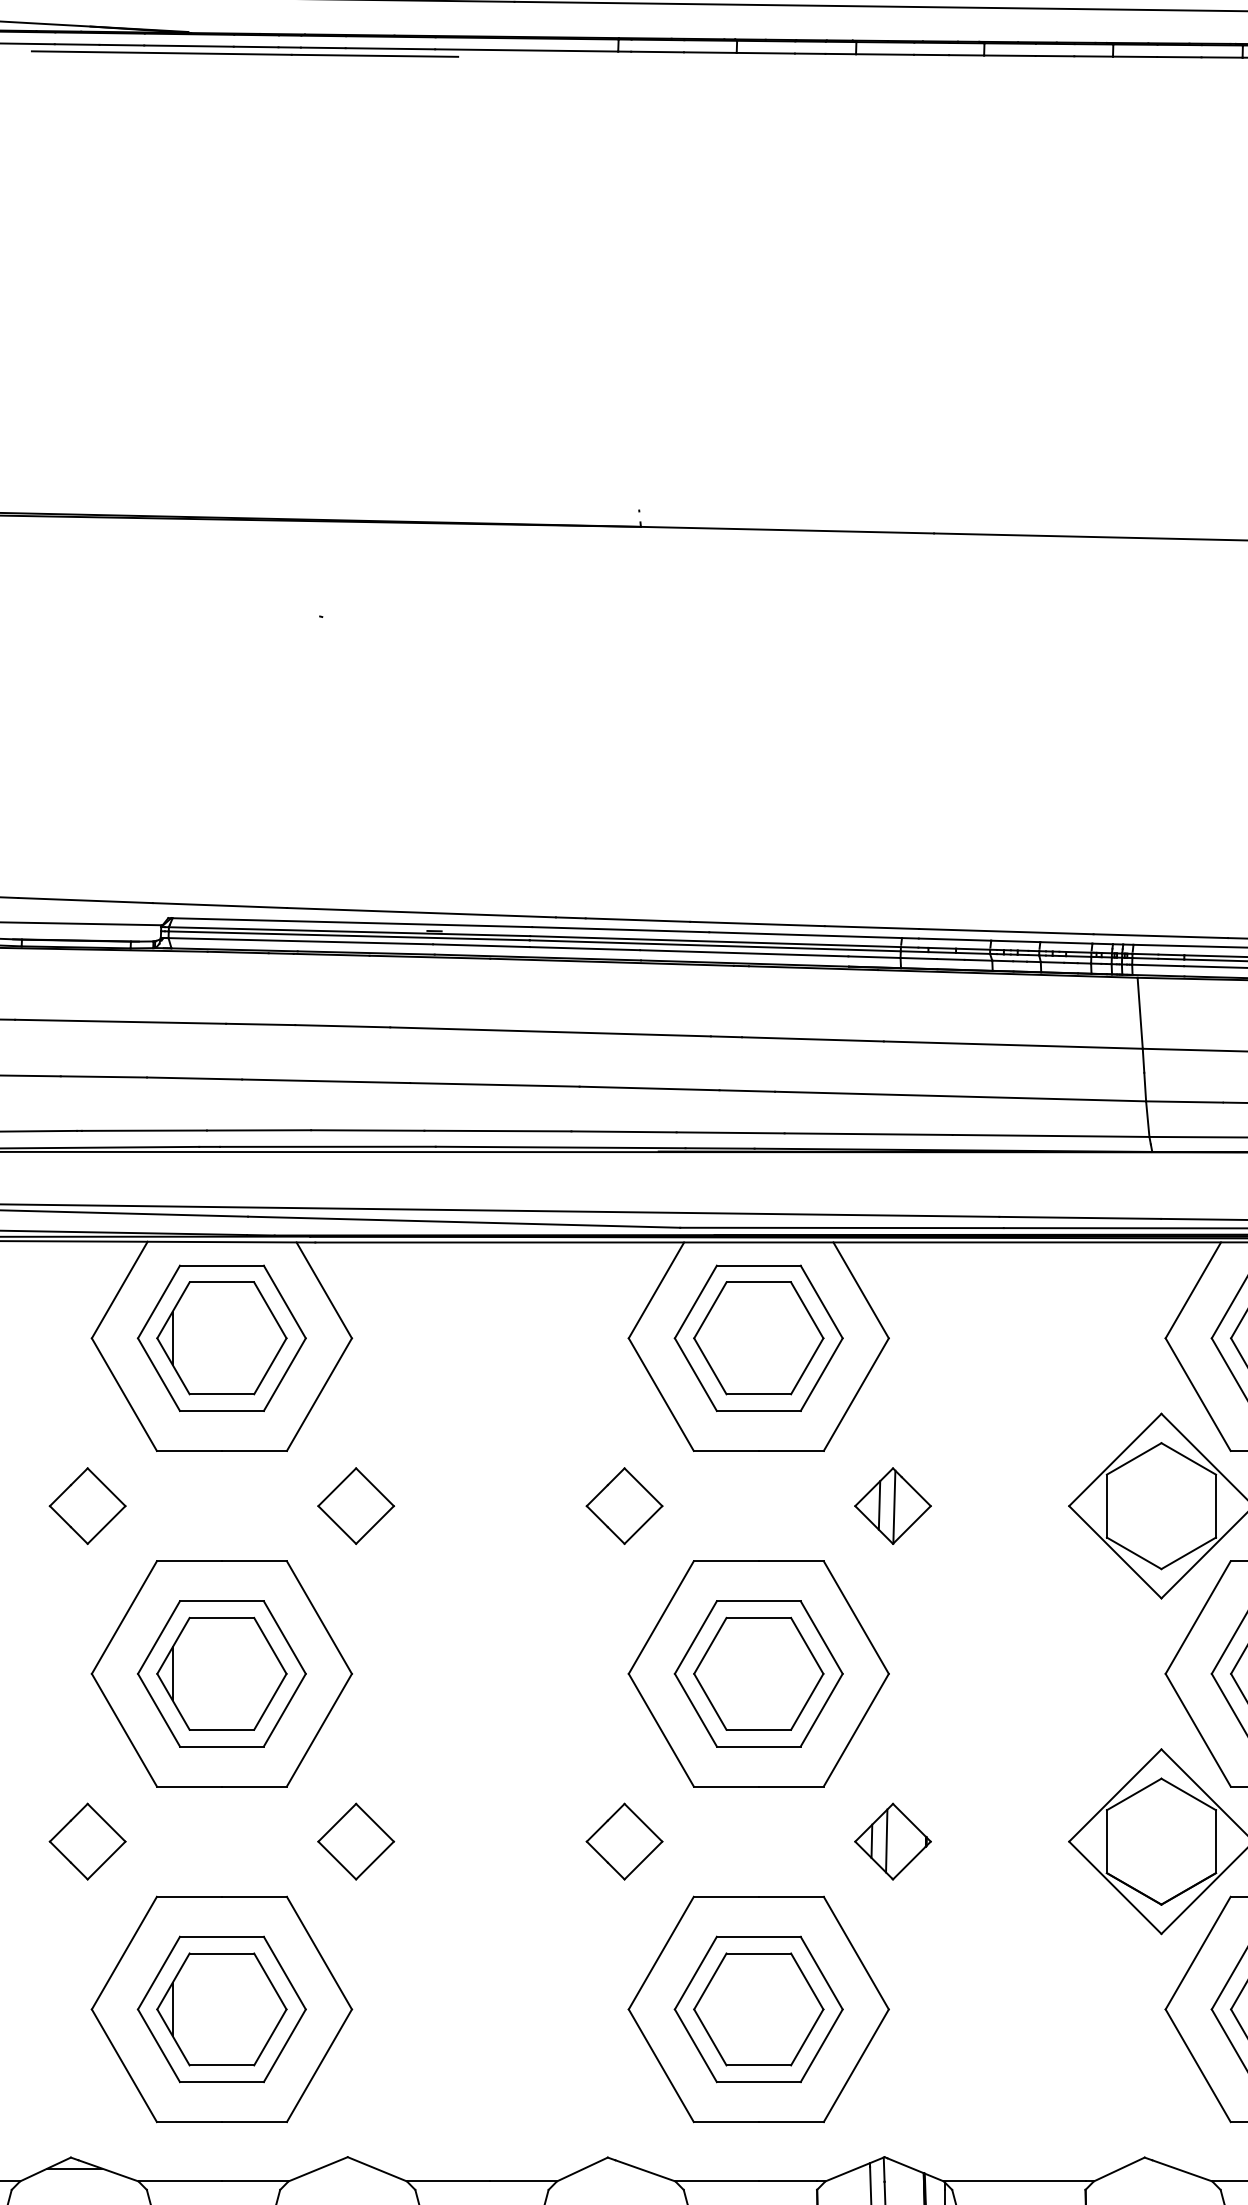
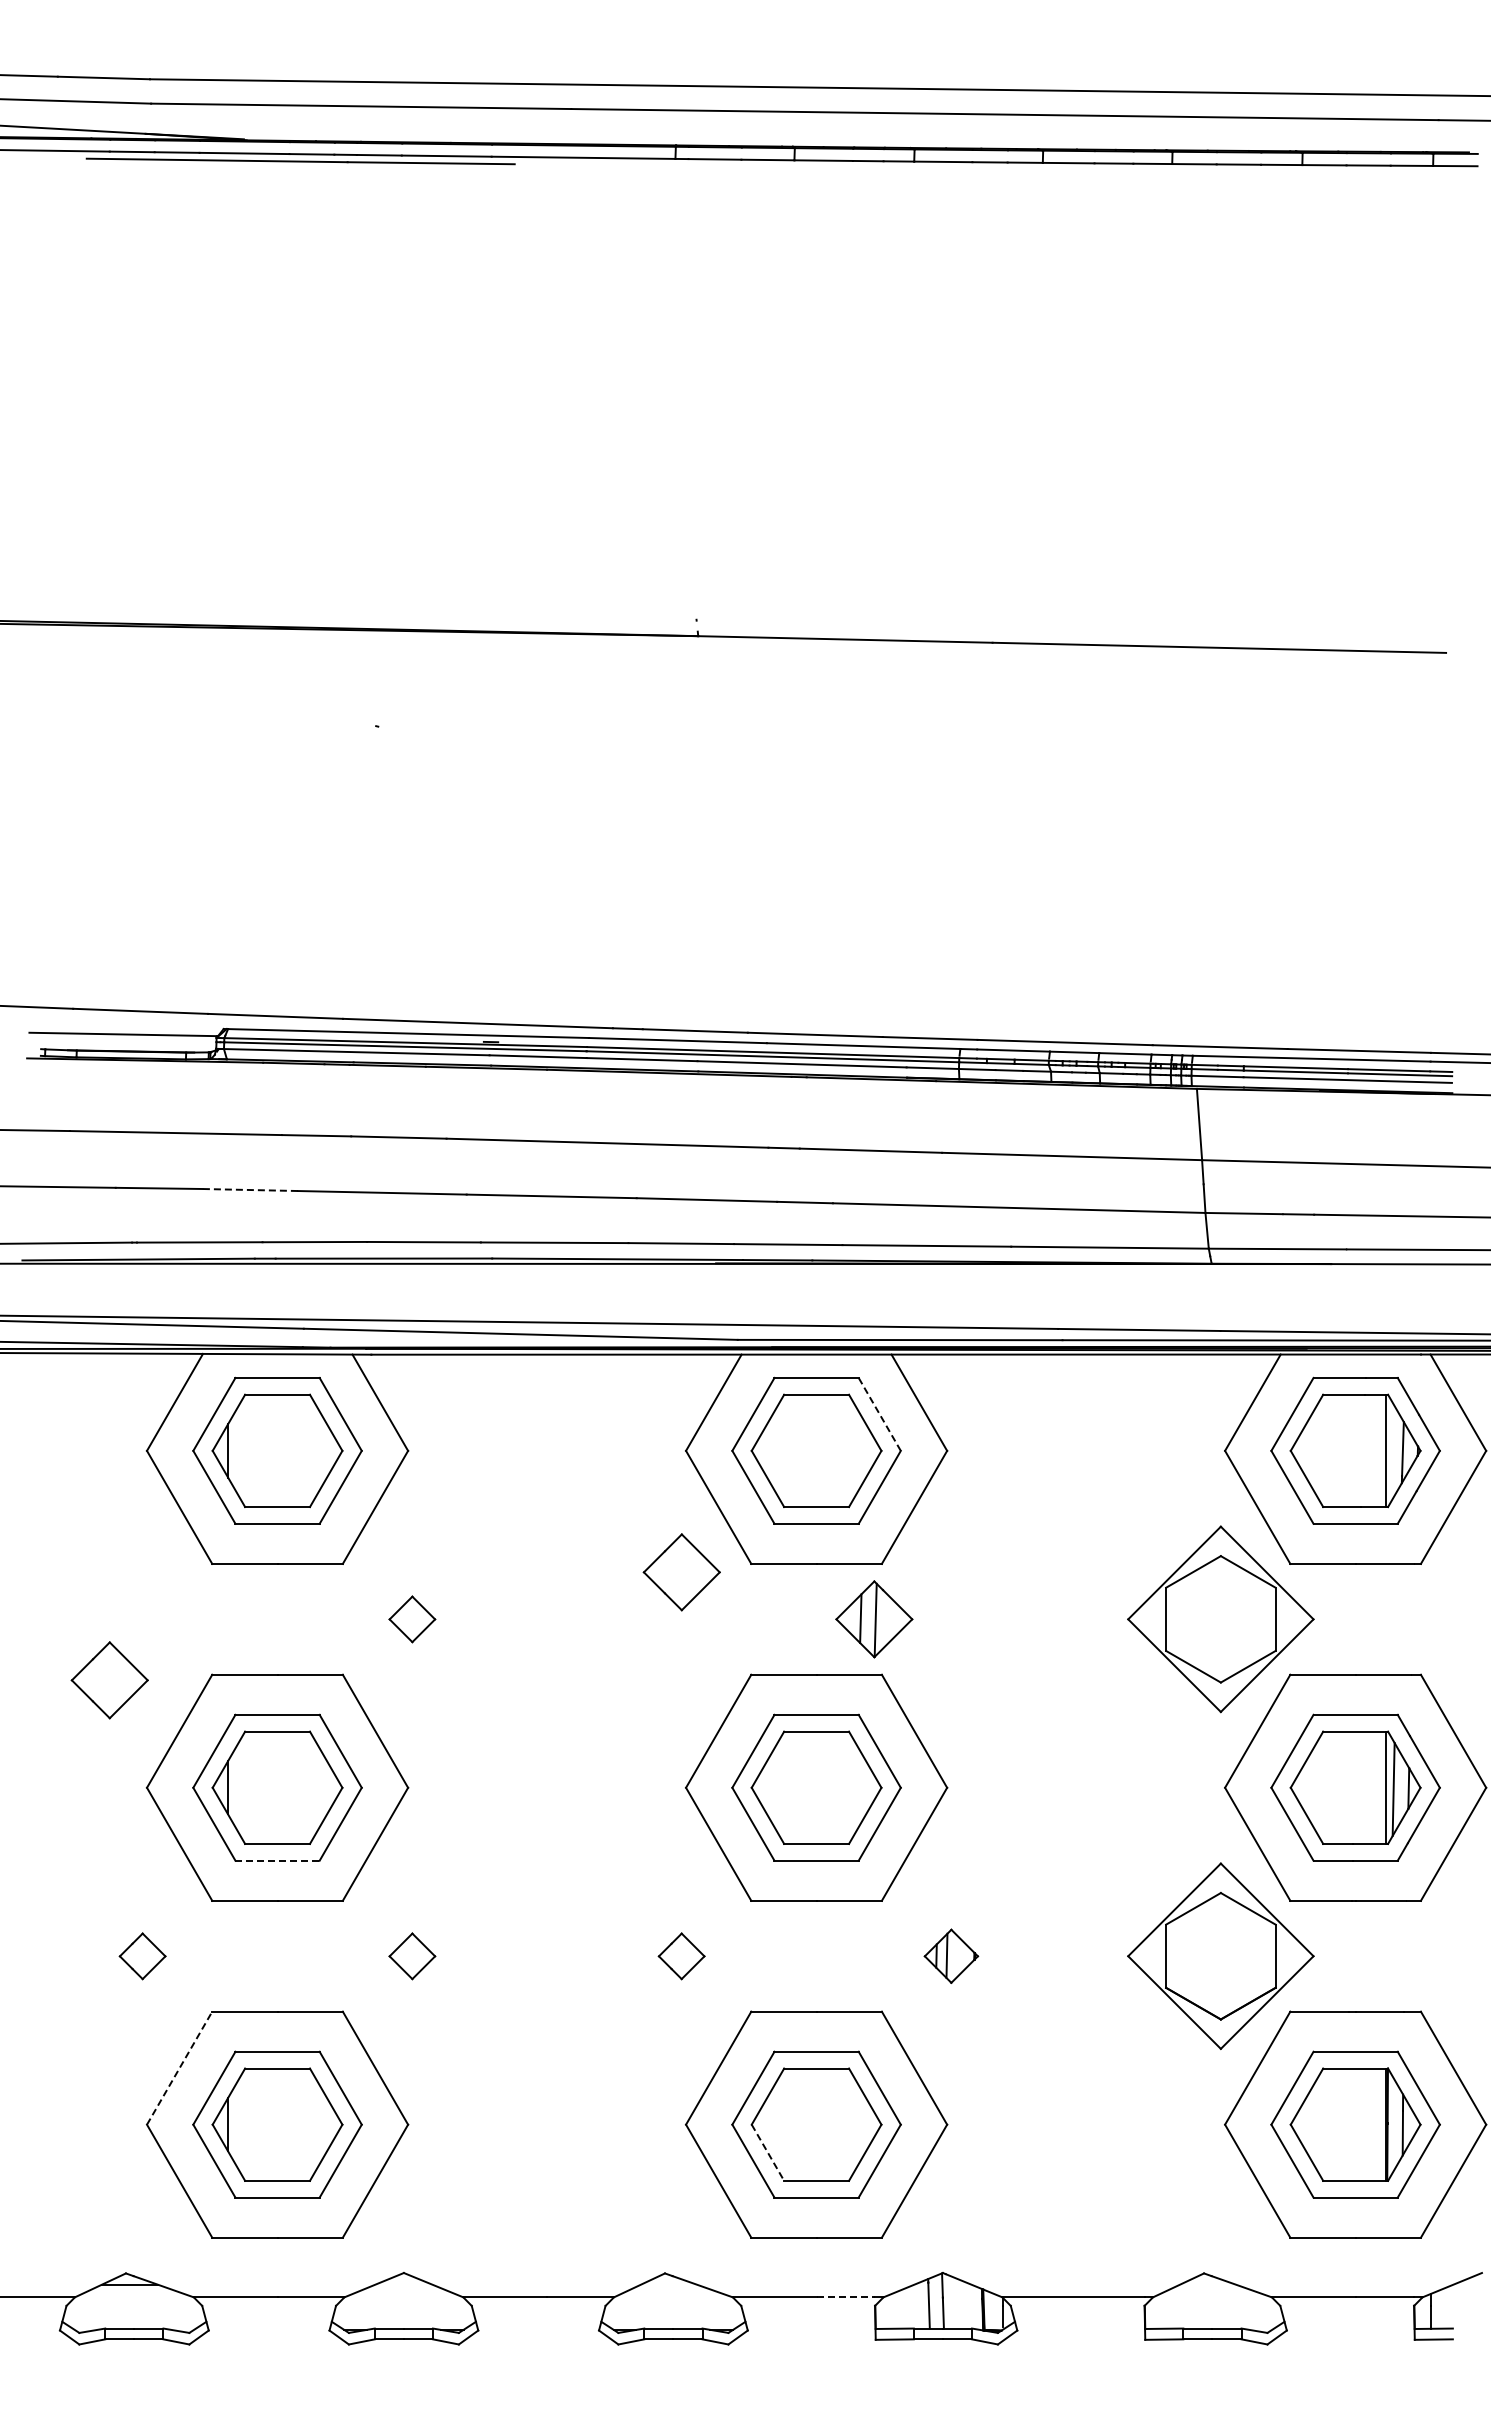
line: (194, 1078) -> (250, 1190), solid -> dashed
line: (821, 1301) -> (879, 1413), solid -> dashed
part: (87, 1506) -> (109, 1680), moved
part: (356, 1506) -> (412, 1619), size x0.6
part: (624, 1506) -> (681, 1572), moved
part: (893, 1506) -> (874, 1619), moved
line: (222, 1746) -> (278, 1860), solid -> dashed
part: (87, 1841) -> (142, 1956), size x0.6
part: (356, 1841) -> (412, 1956), size x0.6
part: (624, 1841) -> (681, 1956), size x0.6
part: (893, 1841) -> (951, 1956), size x0.7
line: (124, 1952) -> (179, 2067), solid -> dashed
line: (710, 2038) -> (768, 2153), solid -> dashed
line: (788, 2181) -> (846, 2297), solid -> dashed

